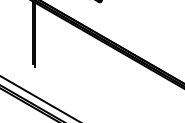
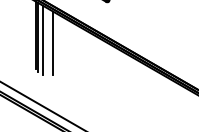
line: (39, 37) -> (42, 40), added
line: (49, 39) -> (53, 42), added

